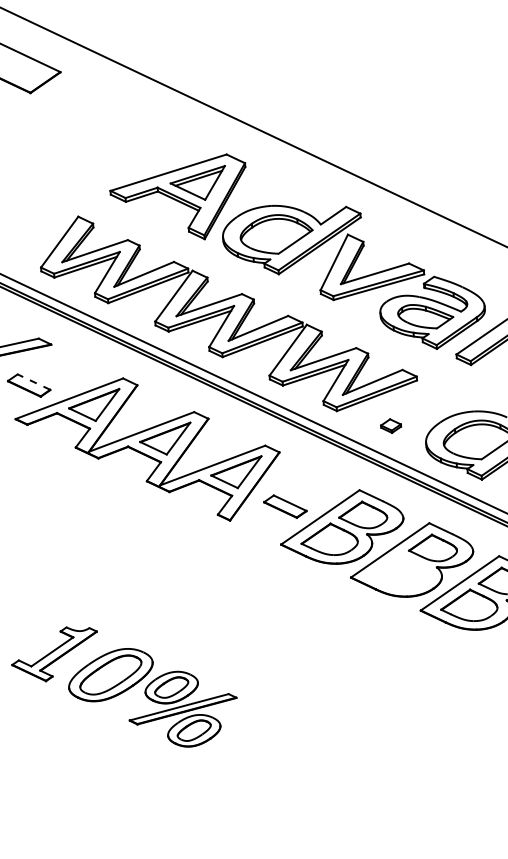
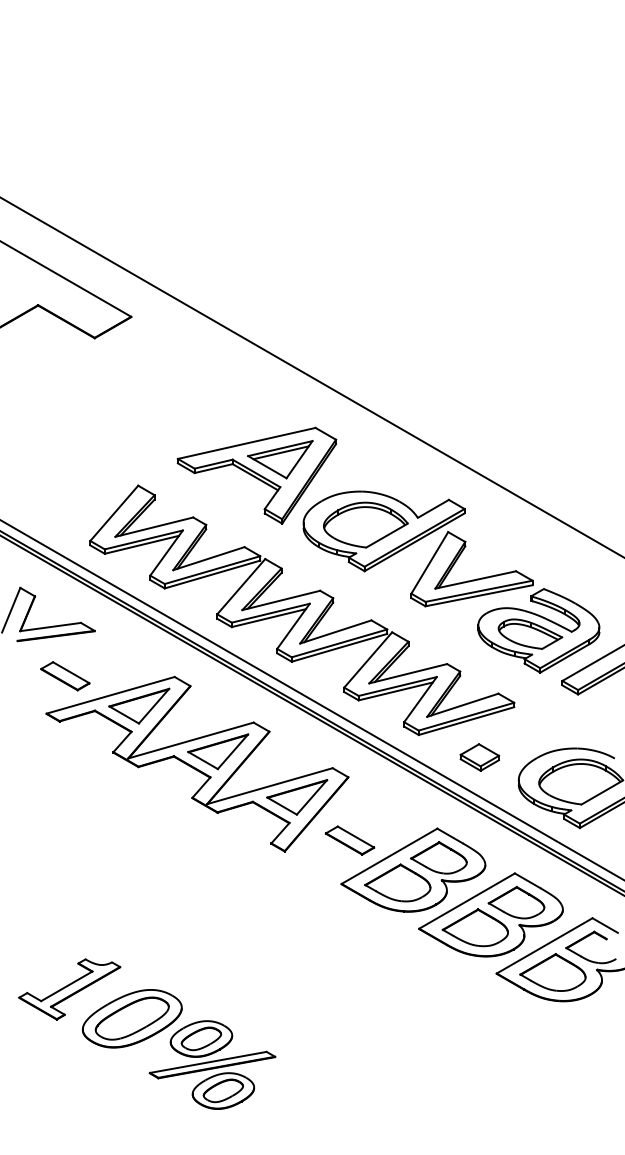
line: (34, 381) -> (71, 672), dashed -> solid
part: (390, 426) -> (479, 757), size x1.67
part: (398, 572) -> (474, 927), added

